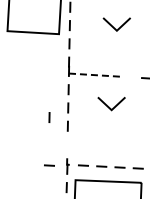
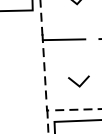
line: (96, 75) -> (64, 39), dashed -> solid
line: (109, 106) -> (77, 83), moved
line: (49, 117) -> (46, 94), moved
line: (49, 165) -> (33, 112), removed

